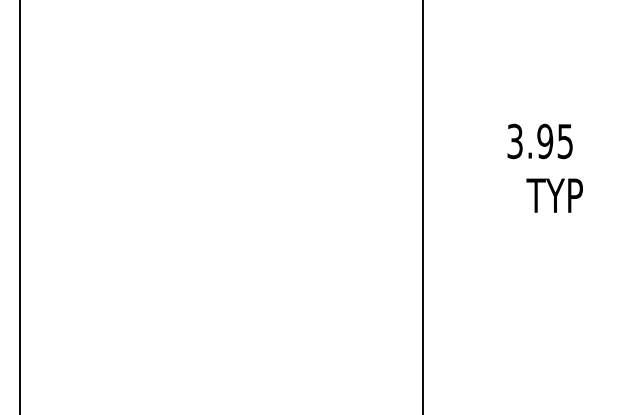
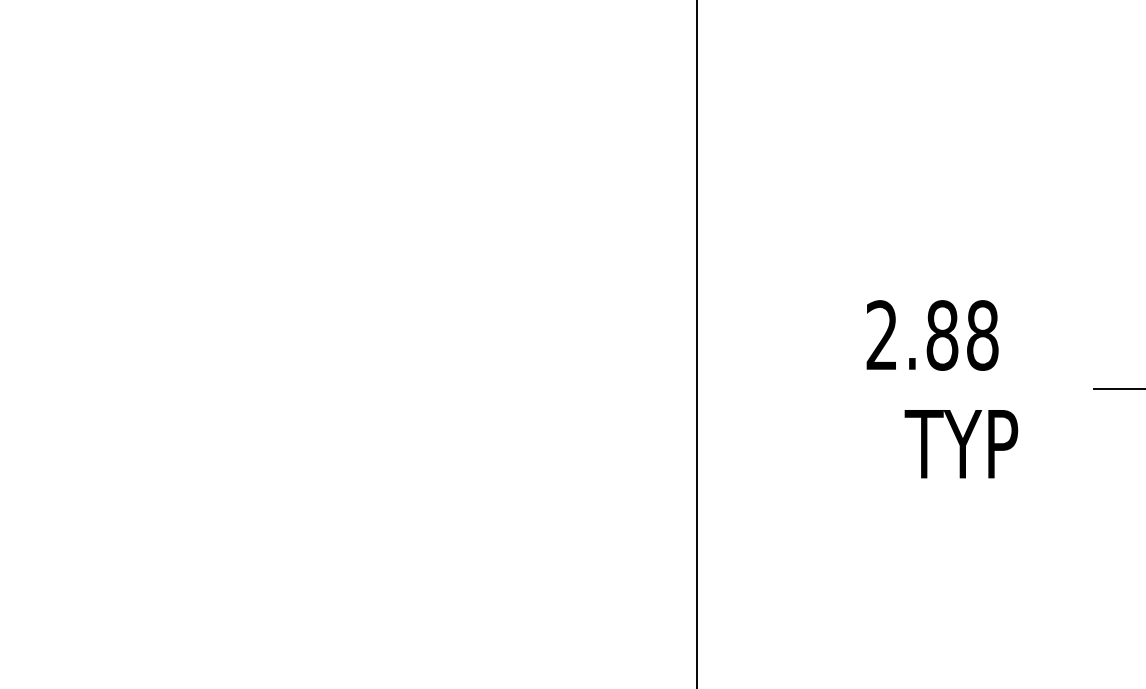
text: (540, 141) -> (932, 335), 3.95 -> 2.88

